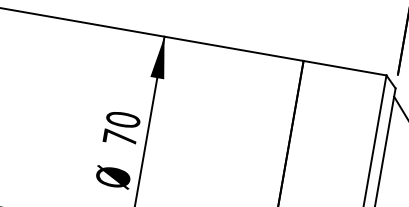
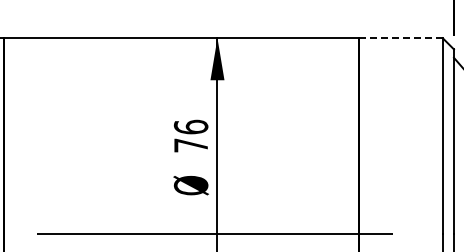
line: (344, 68) -> (400, 38), solid -> dashed
text: (122, 119) -> (190, 126), 70 -> 76

